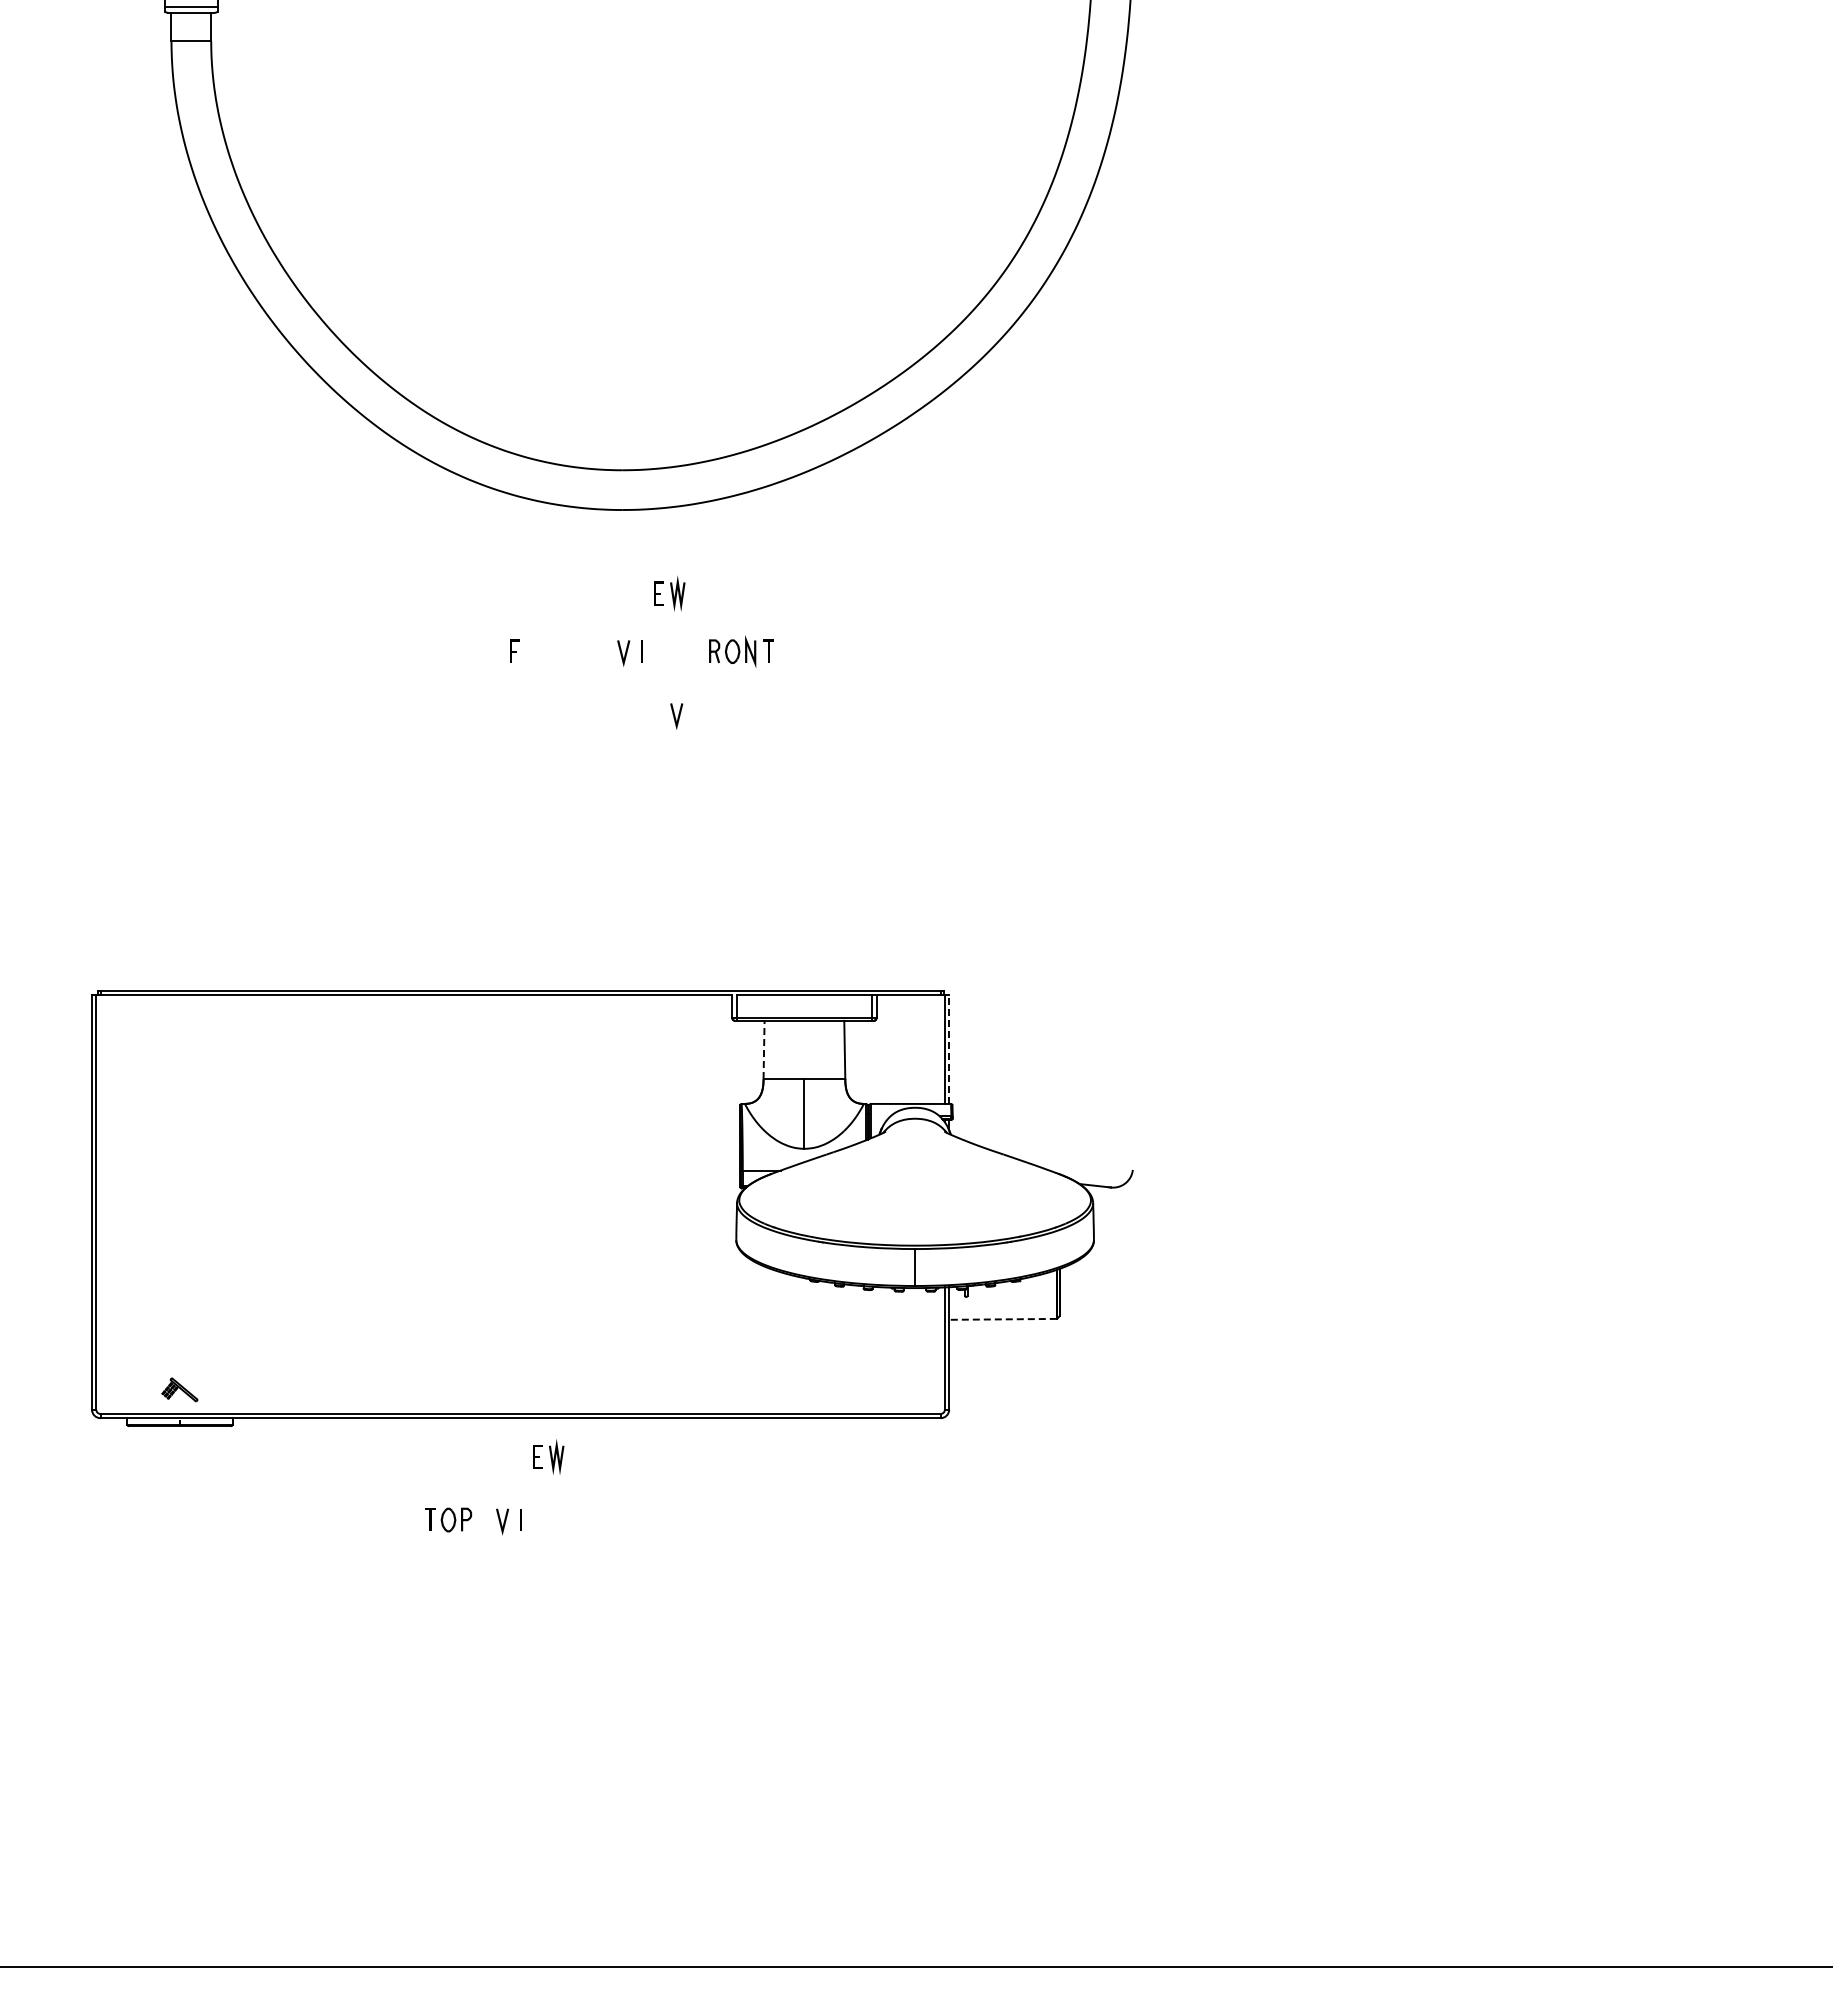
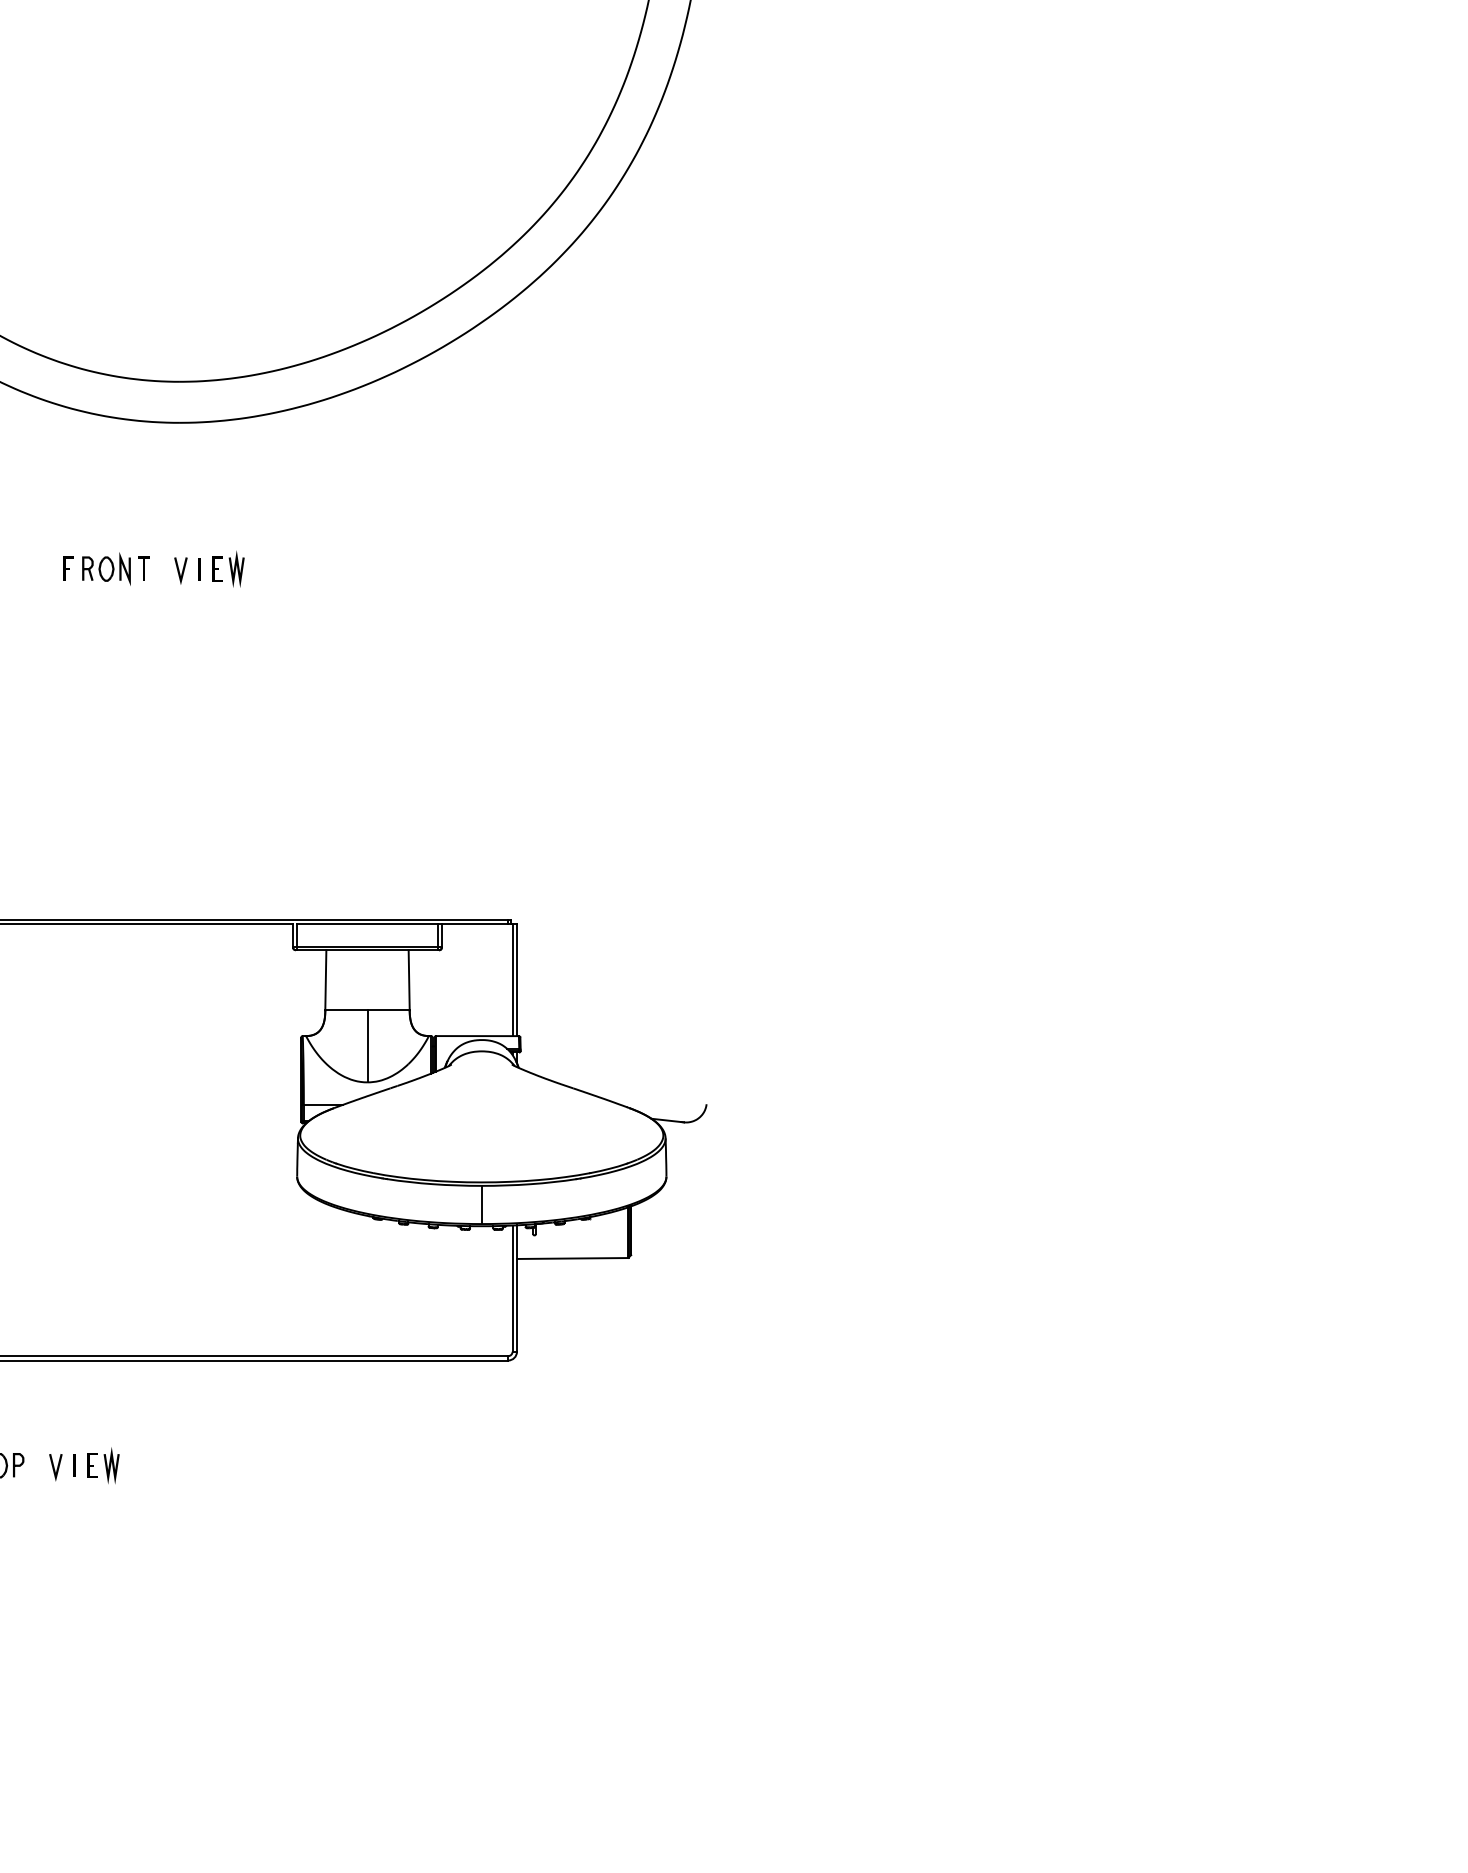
part: (669, 593) -> (228, 568), moved
part: (741, 651) -> (115, 568), moved
line: (675, 716) -> (234, 636), removed
line: (764, 1049) -> (326, 979), dashed -> solid
line: (949, 1049) -> (517, 979), dashed -> solid
line: (1003, 1319) -> (573, 1258), dashed -> solid
part: (548, 1456) -> (103, 1465), moved

